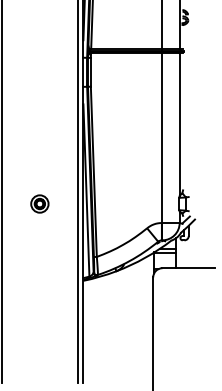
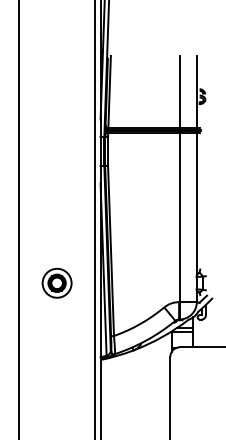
part: (39, 203) -> (56, 282), size x1.67

